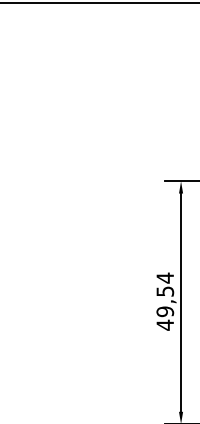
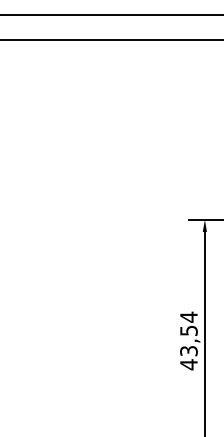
text: (164, 311) -> (188, 350), 49,54 -> 43,54

